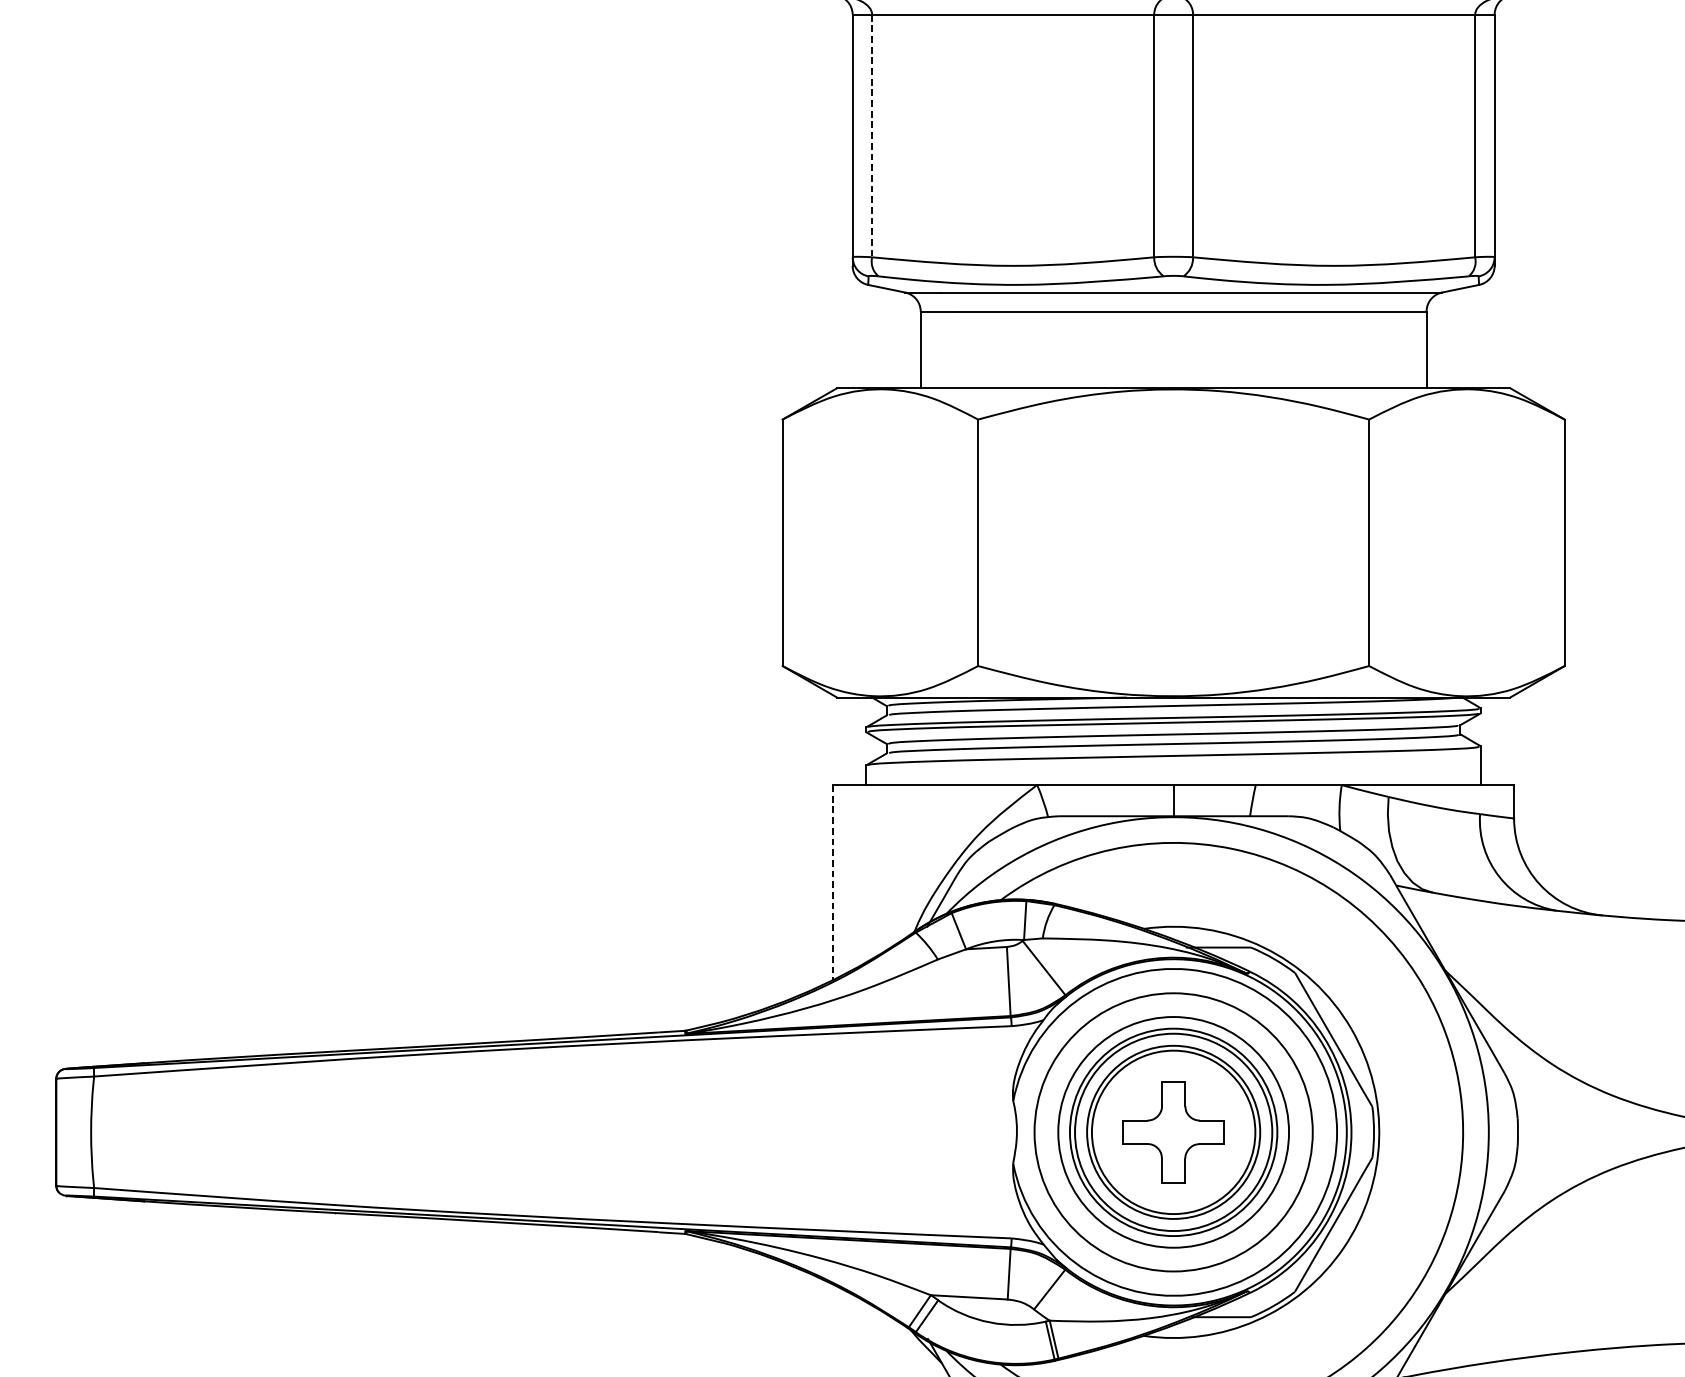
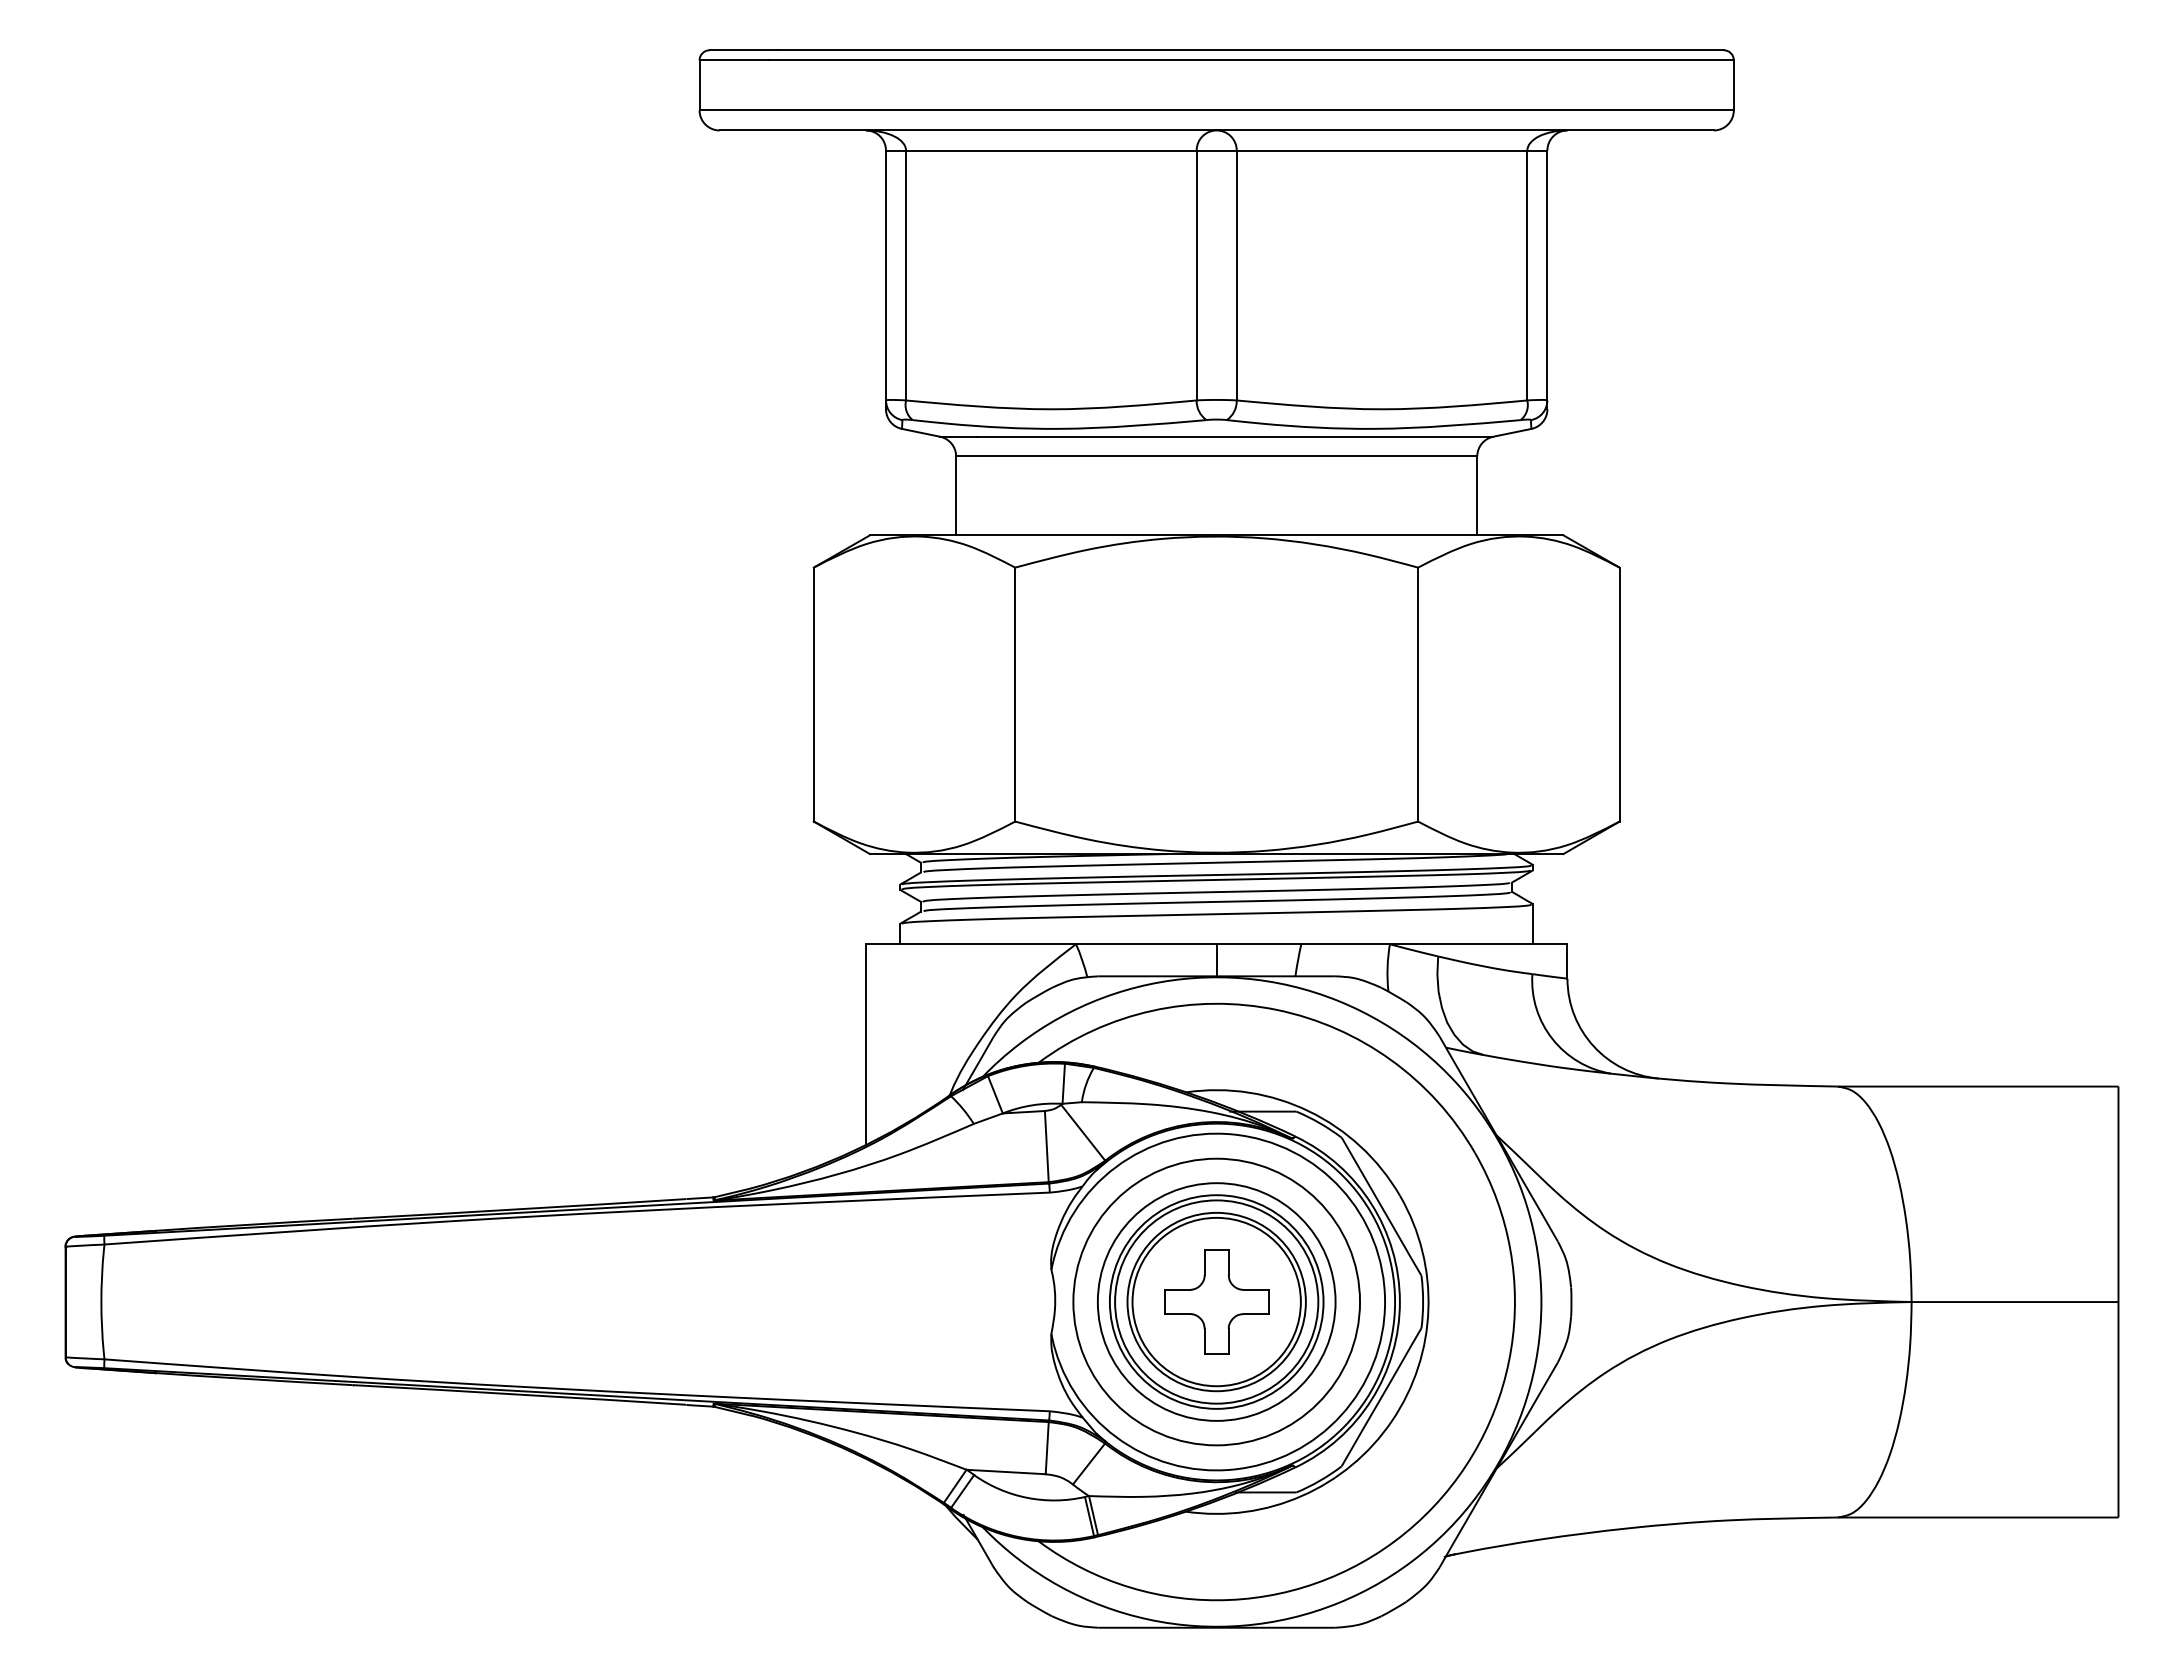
line: (872, 136) -> (906, 275), dashed -> solid
line: (832, 883) -> (865, 1045), dashed -> solid

